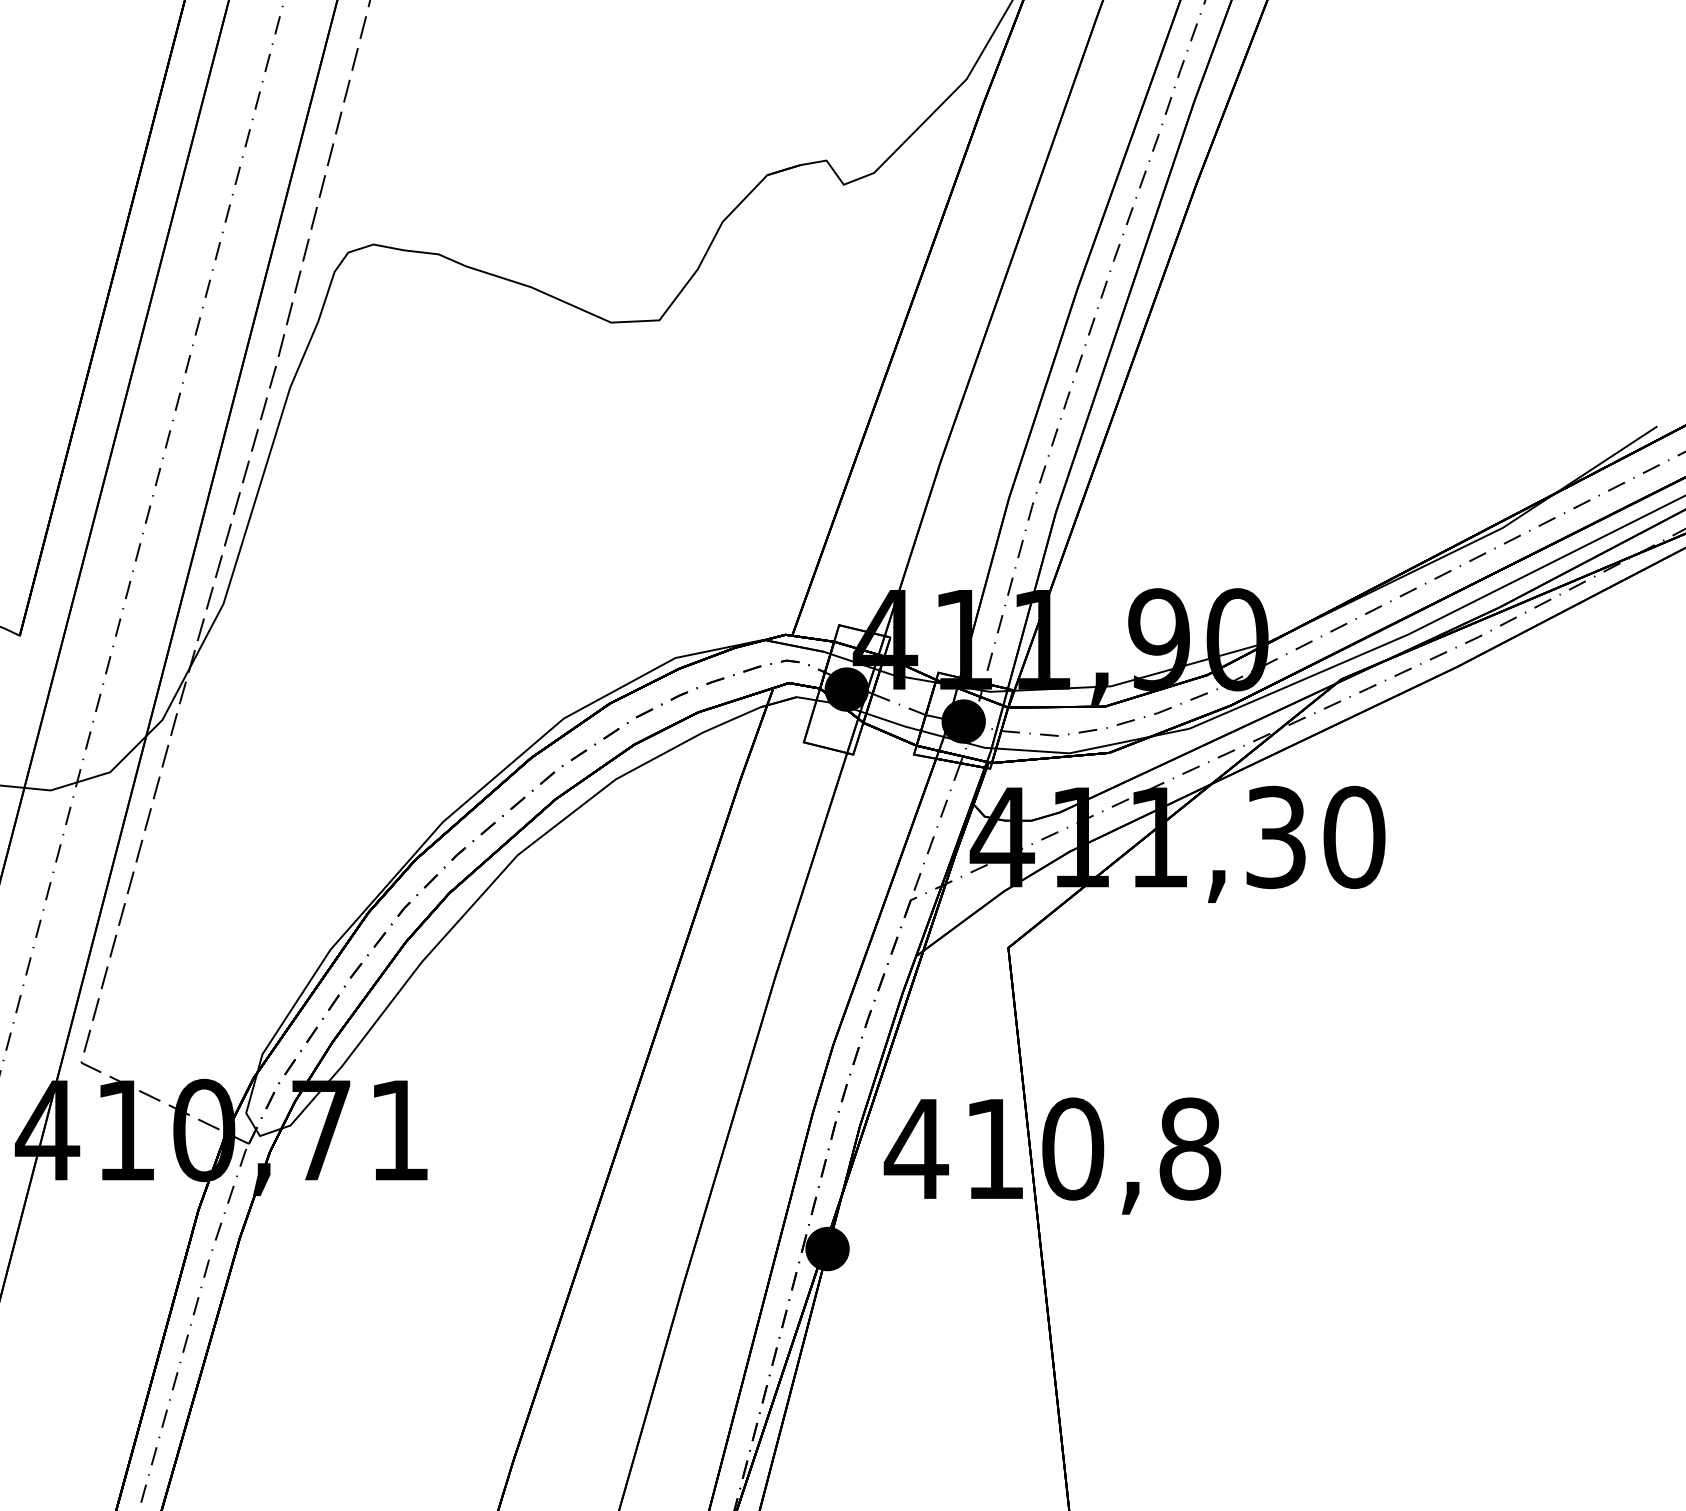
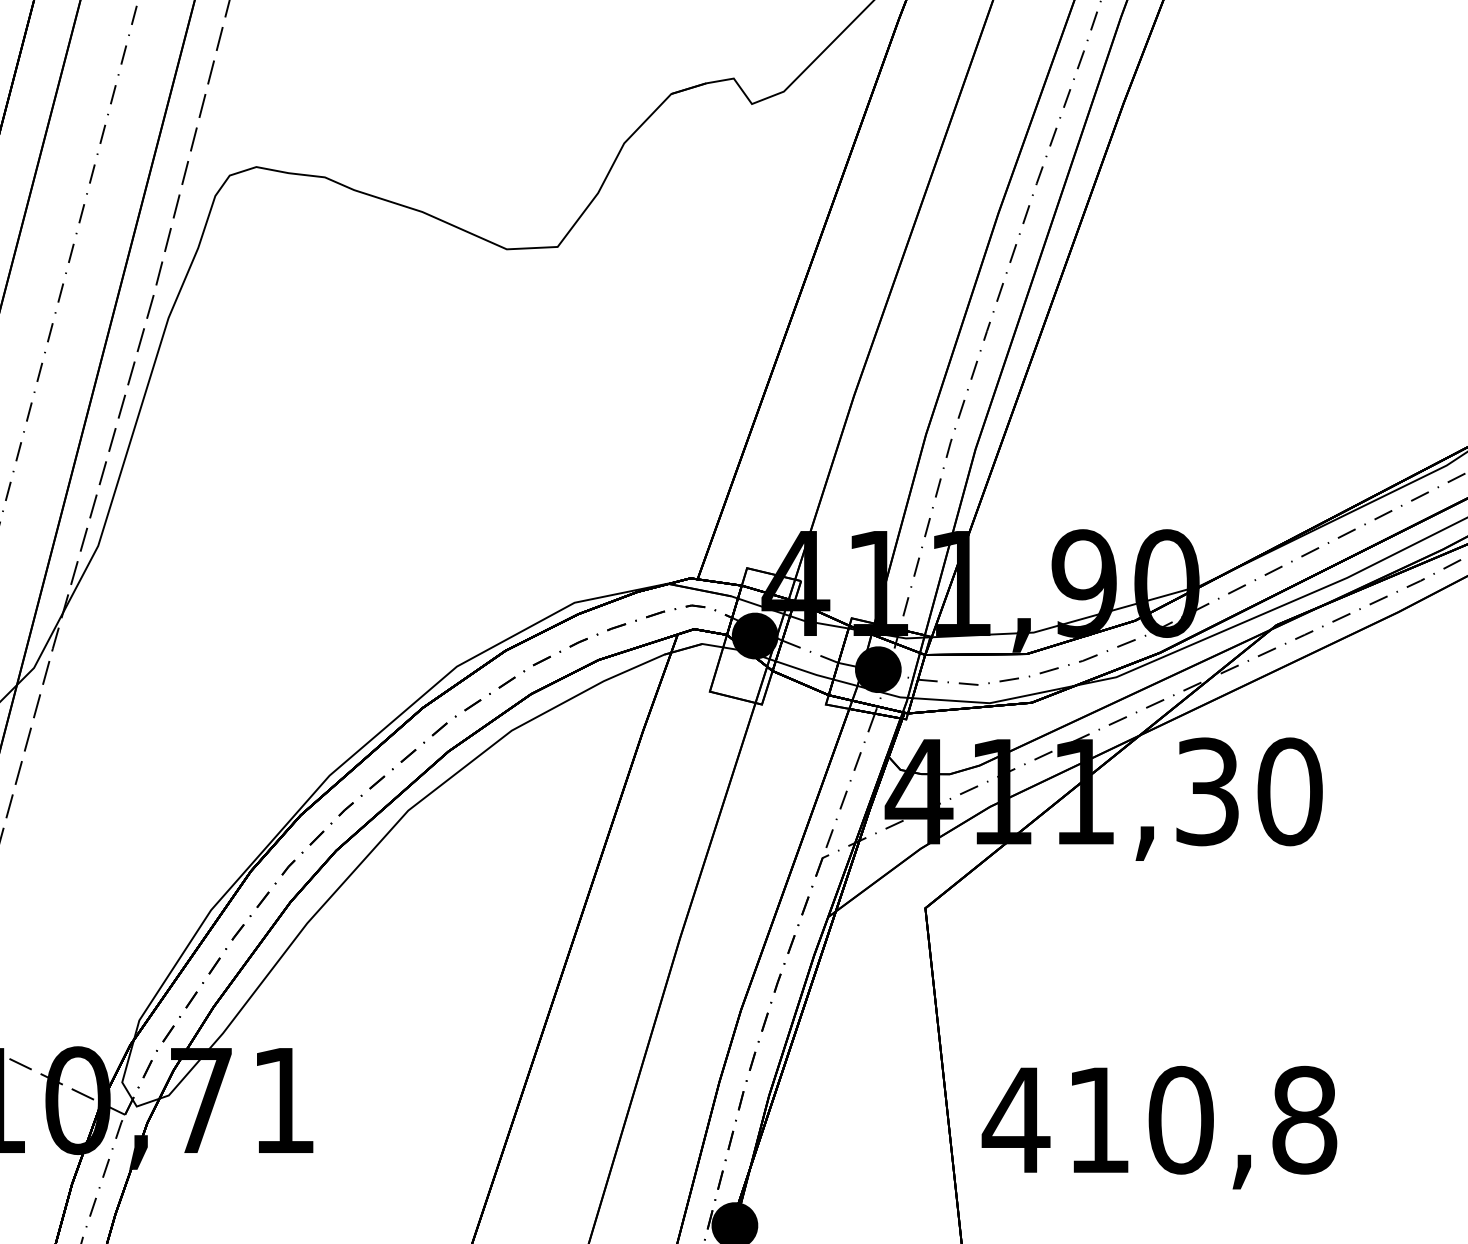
text: (1052, 1155) -> (1159, 1127), moved

